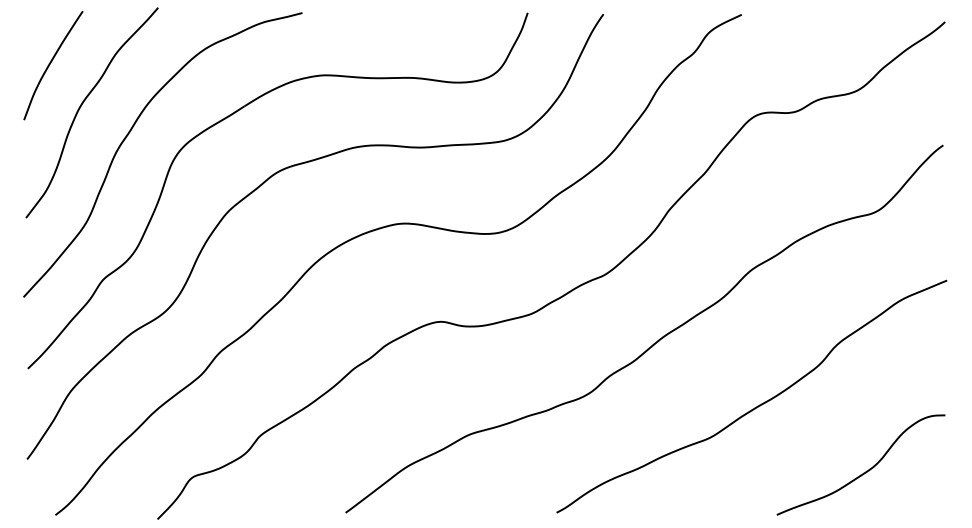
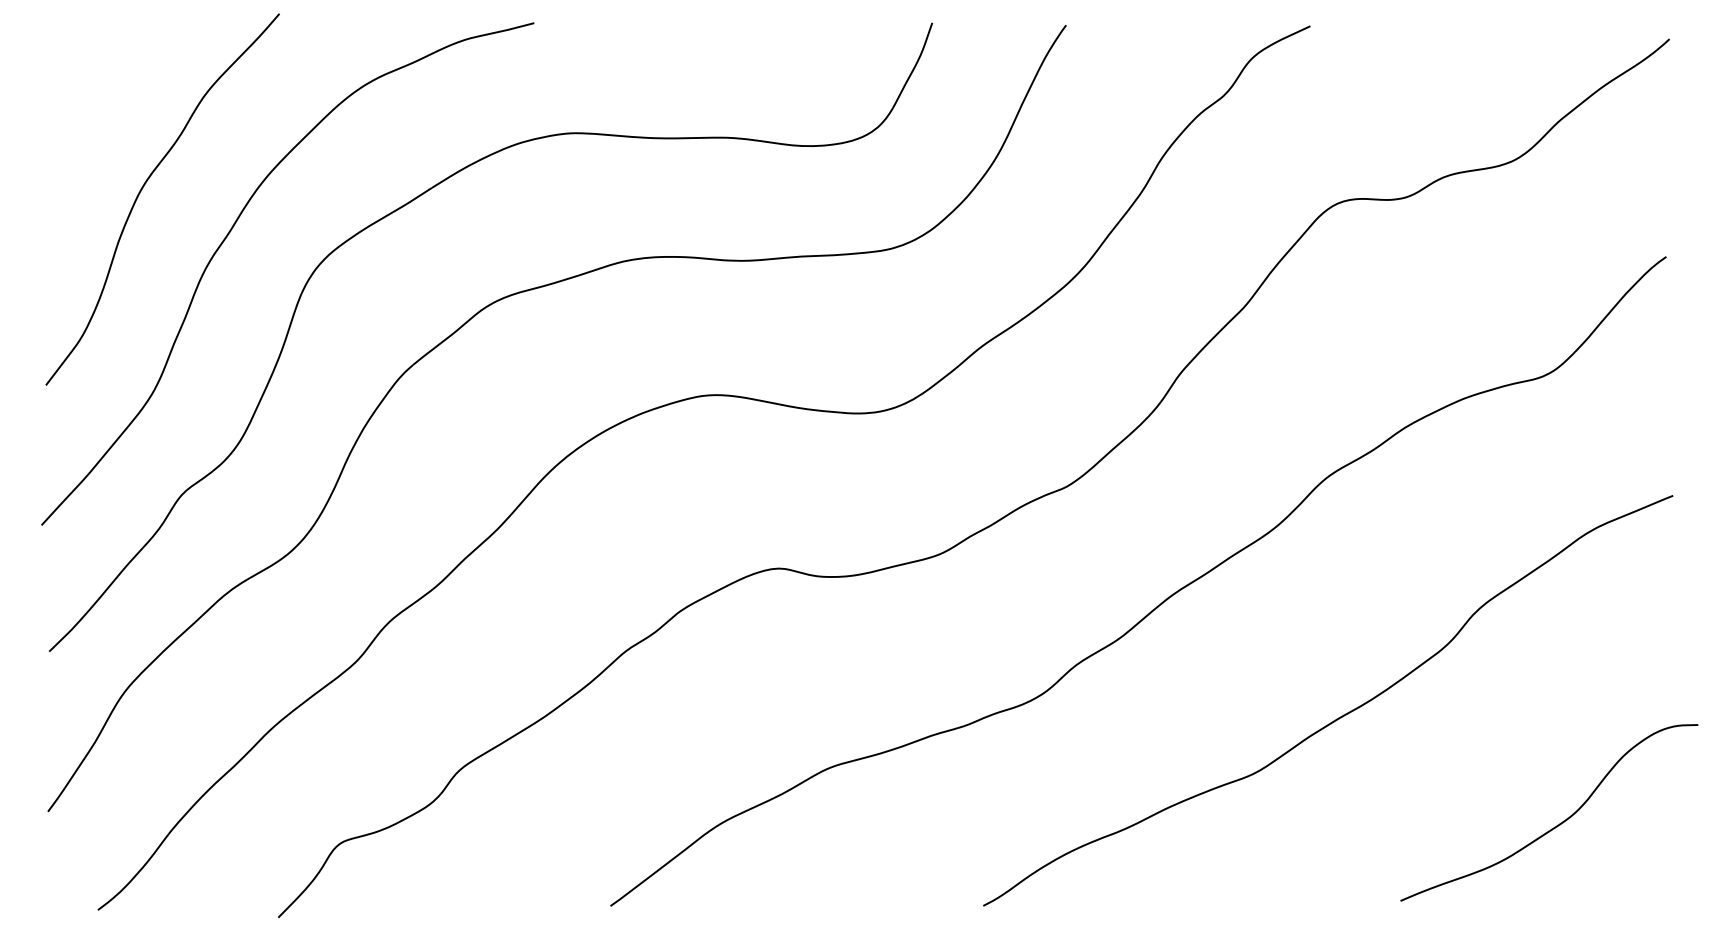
curve: (51, 63) -> (90, 112), removed
curve: (866, 470) -> (1558, 822), moved

